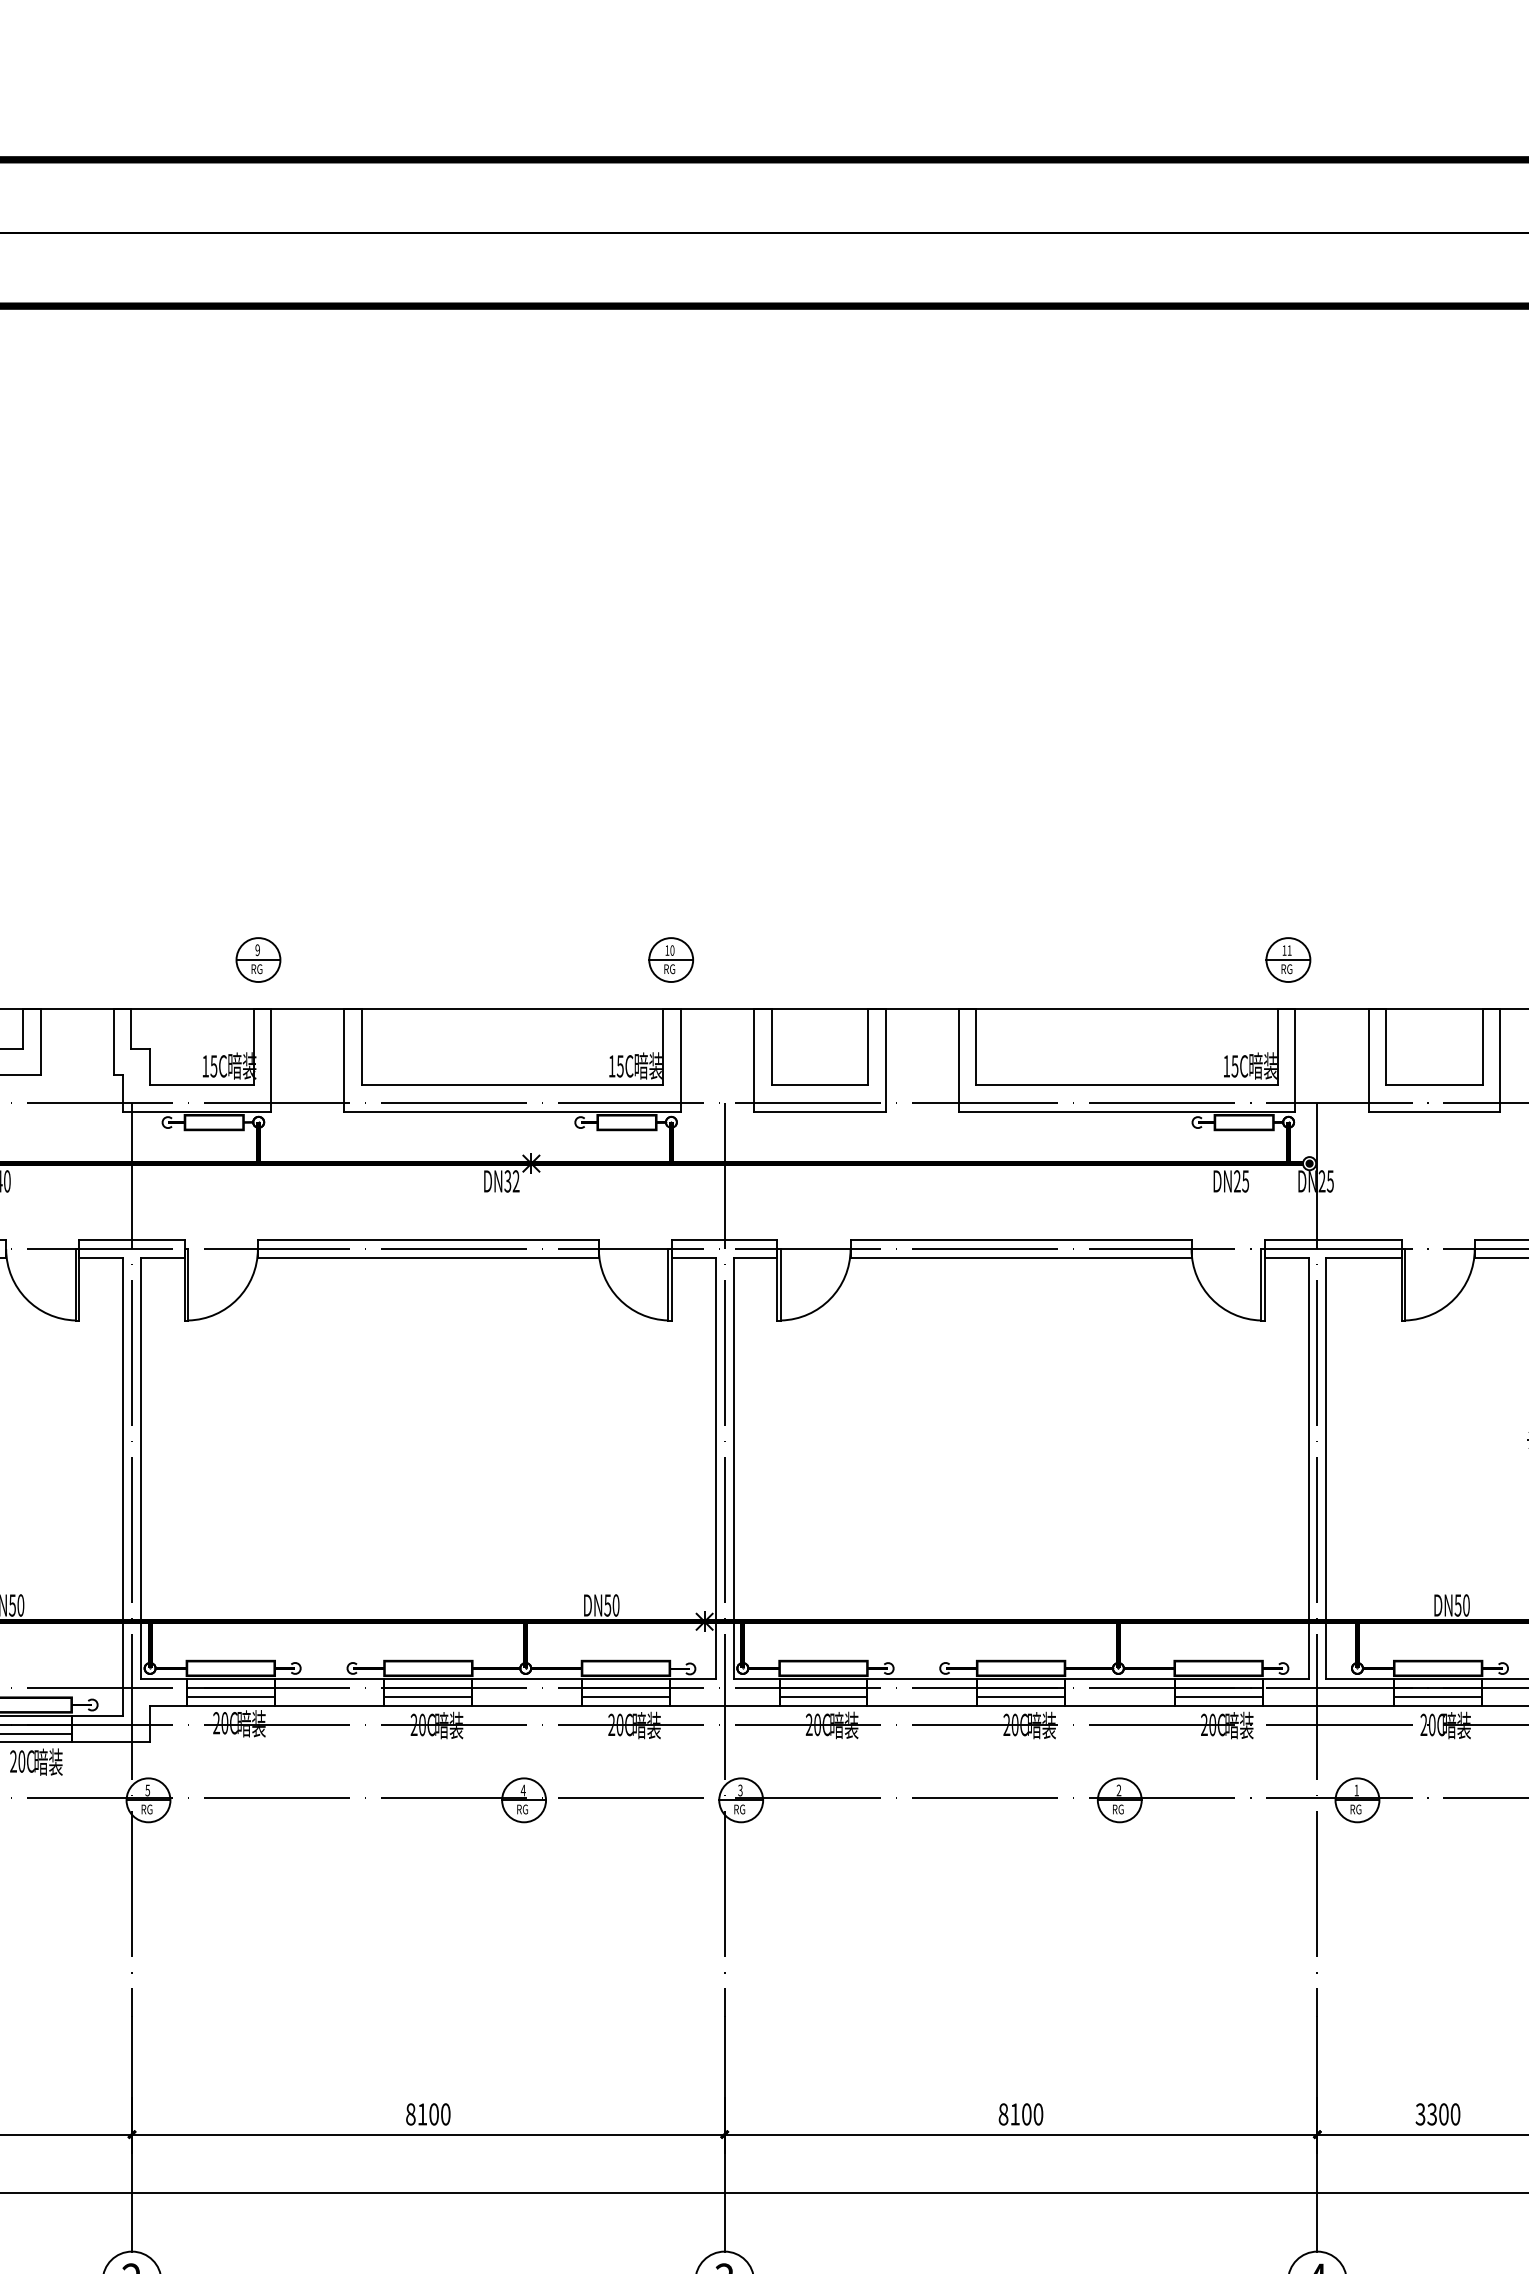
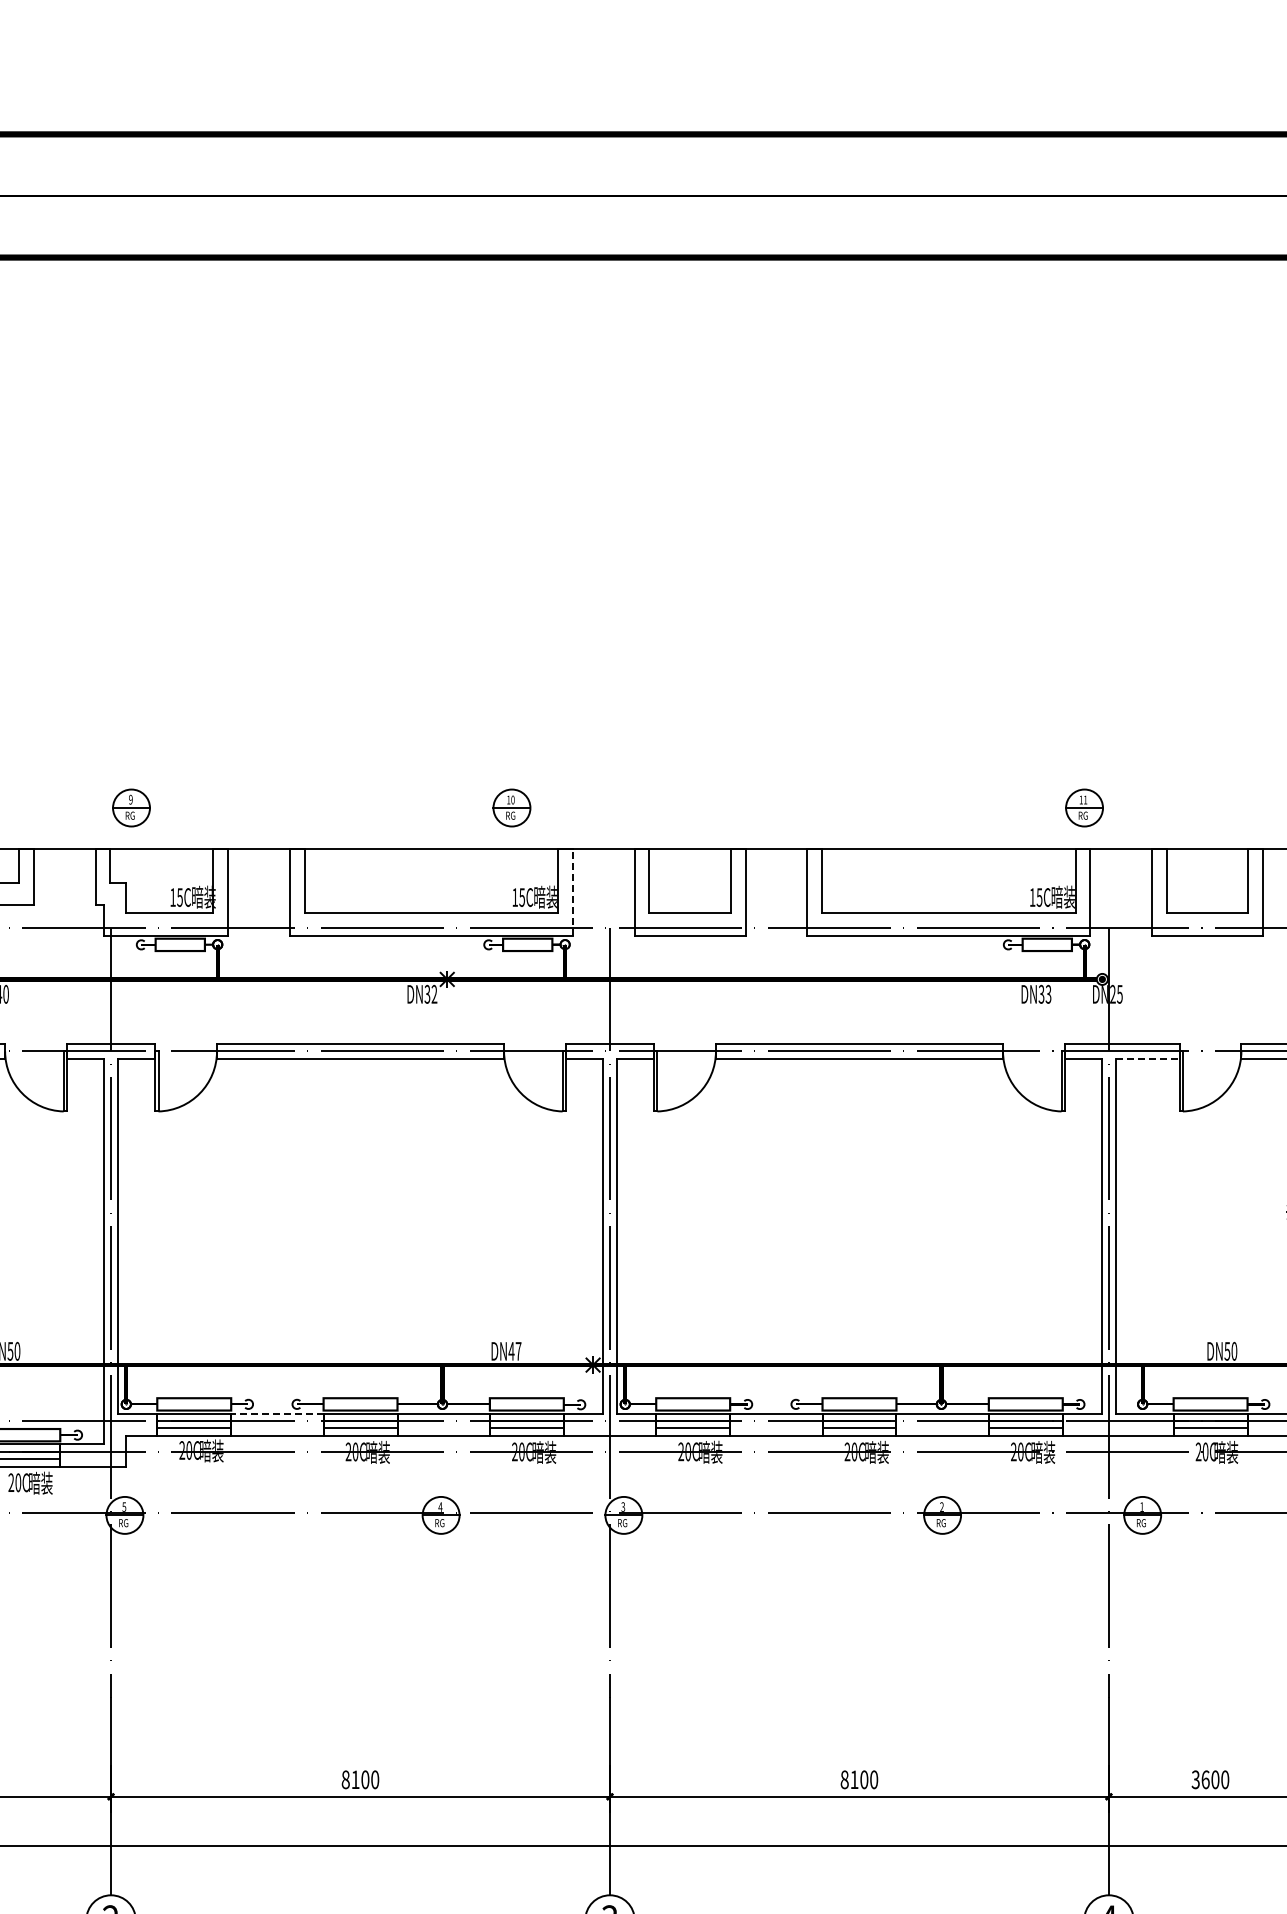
part: (258, 959) -> (131, 807), moved
part: (670, 959) -> (511, 807), moved
line: (681, 1059) -> (573, 891), solid -> dashed
text: (1240, 1180) -> (1044, 993), DN25 -> DN33
line: (1364, 1257) -> (1148, 1058), solid -> dashed
text: (611, 1604) -> (514, 1350), DN50 -> DN47
line: (328, 1679) -> (276, 1413), solid -> dashed
text: (1432, 2114) -> (1205, 1779), 3300 -> 3600

